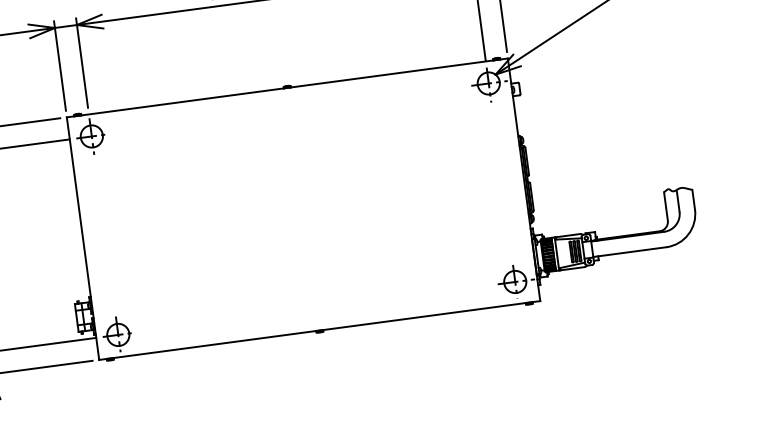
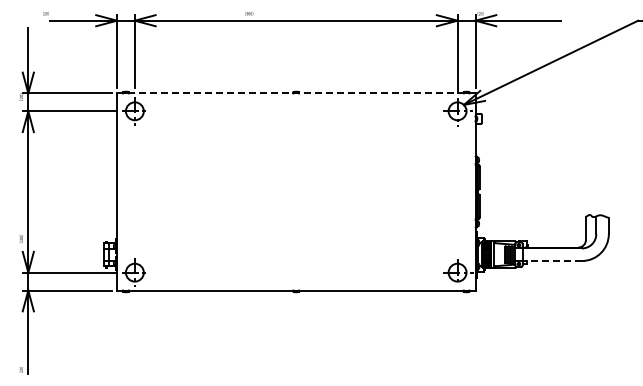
line: (287, 88) -> (296, 93), solid -> dashed
line: (630, 252) -> (552, 261), solid -> dashed

